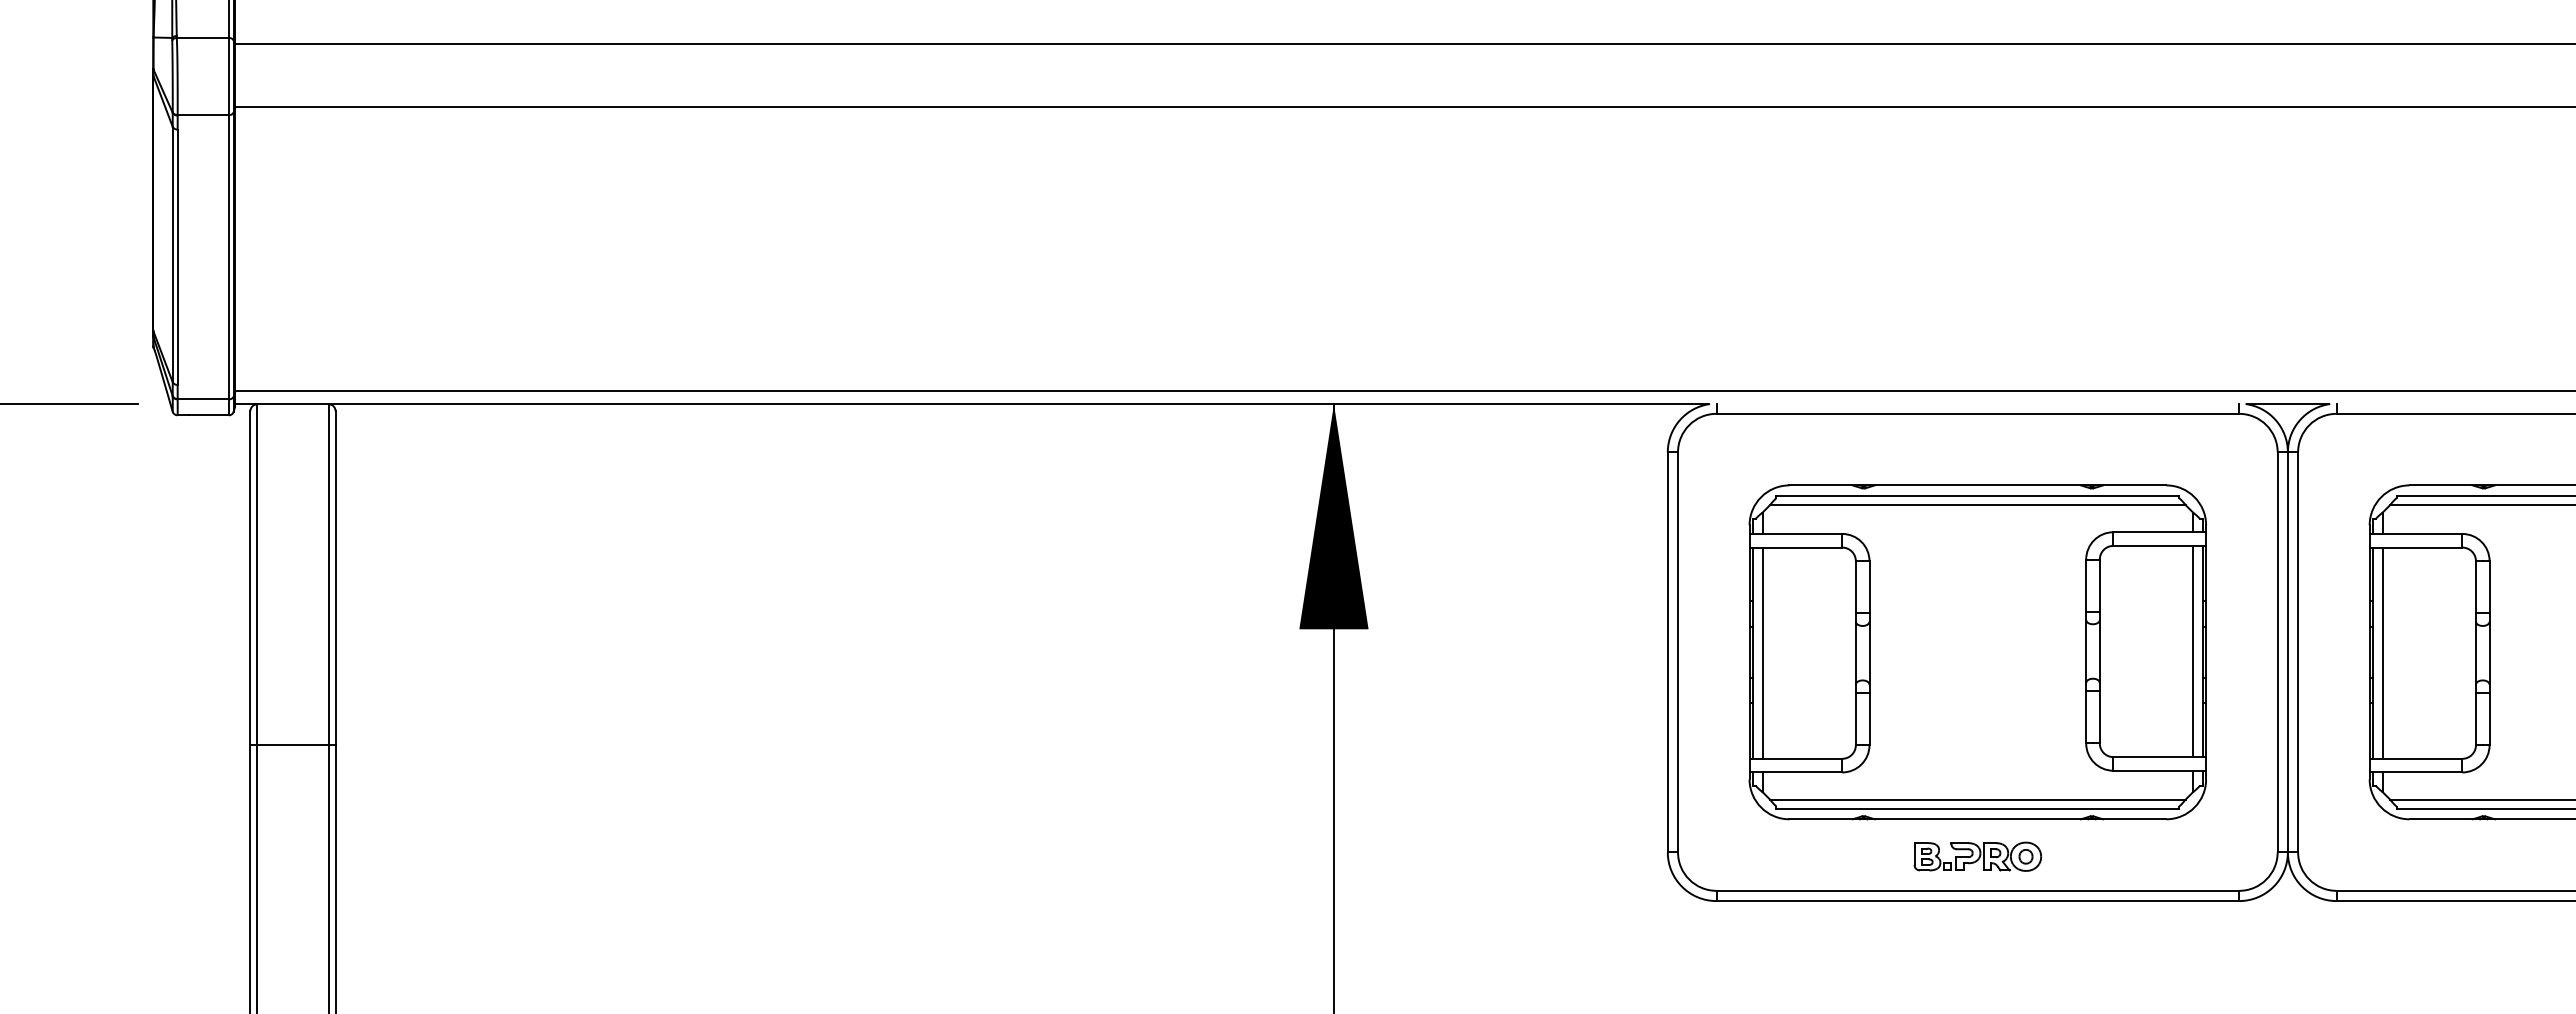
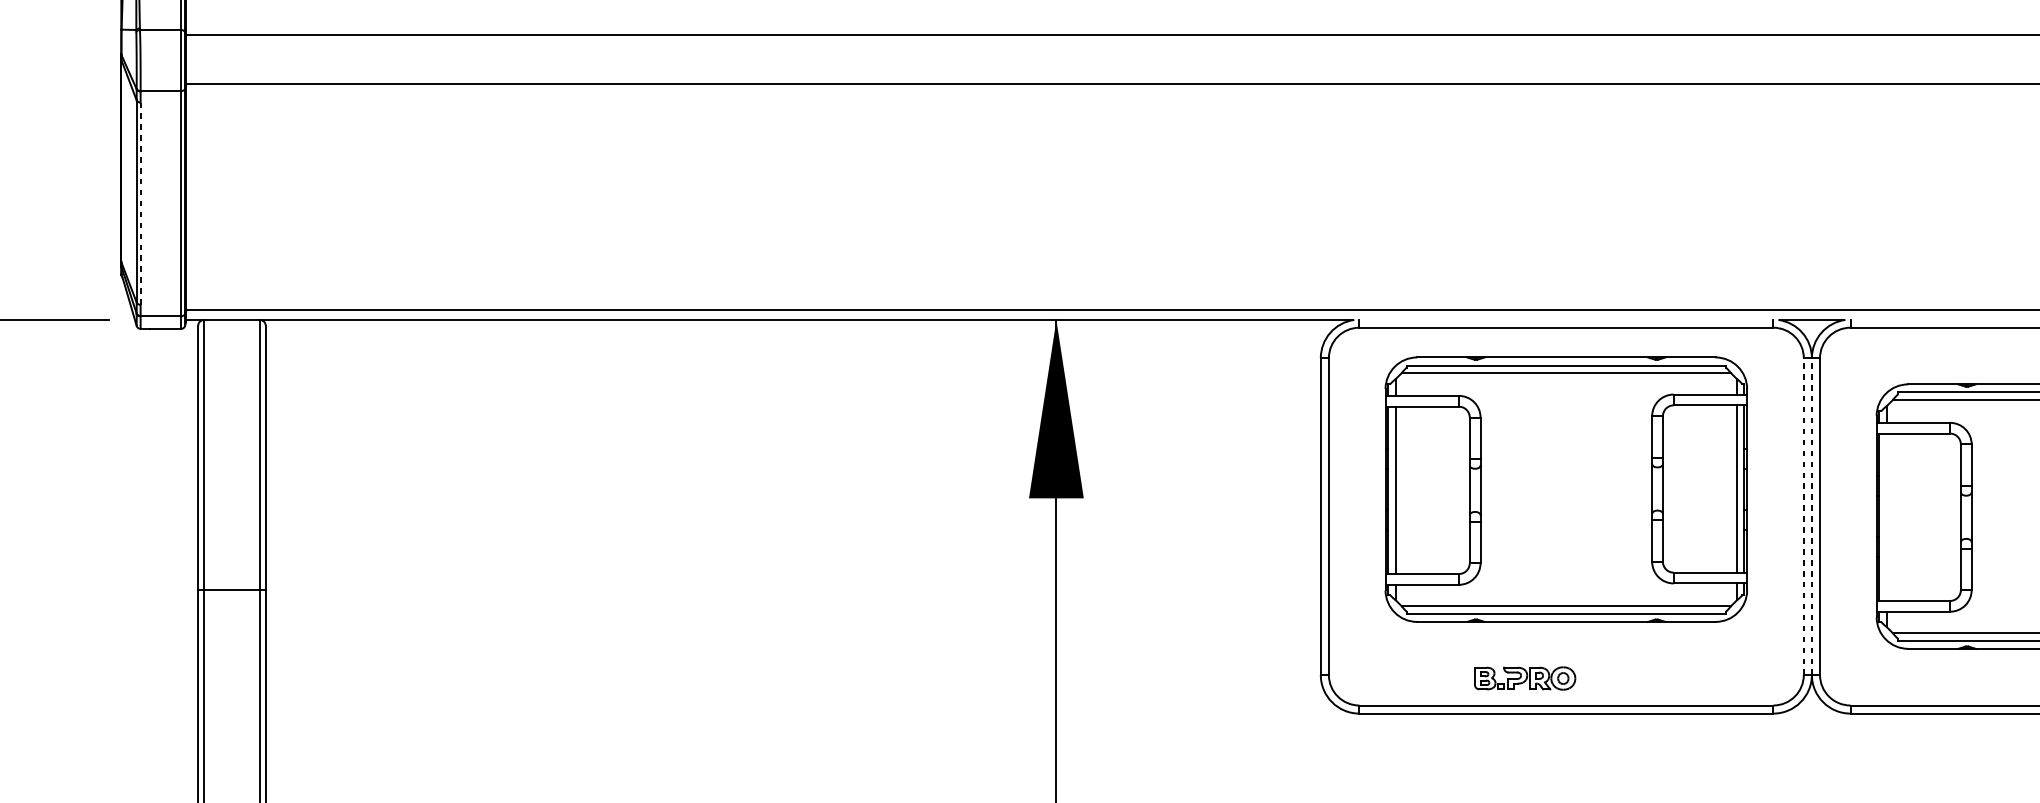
line: (177, 257) -> (140, 203), solid -> dashed
line: (2277, 651) -> (1803, 515), solid -> dashed
line: (2287, 651) -> (1811, 515), solid -> dashed
part: (1977, 652) -> (1566, 489), moved
line: (2382, 652) -> (1886, 516), removed
part: (1977, 856) -> (1524, 678), moved

